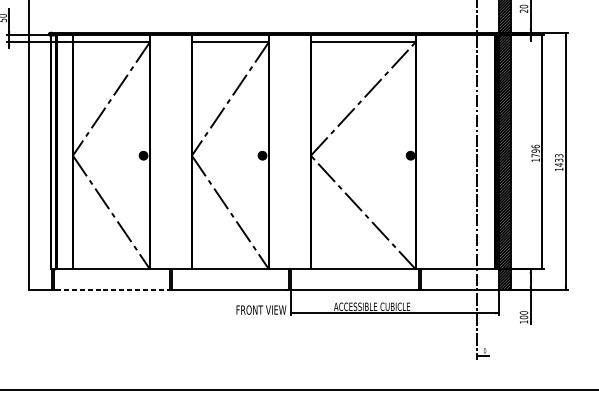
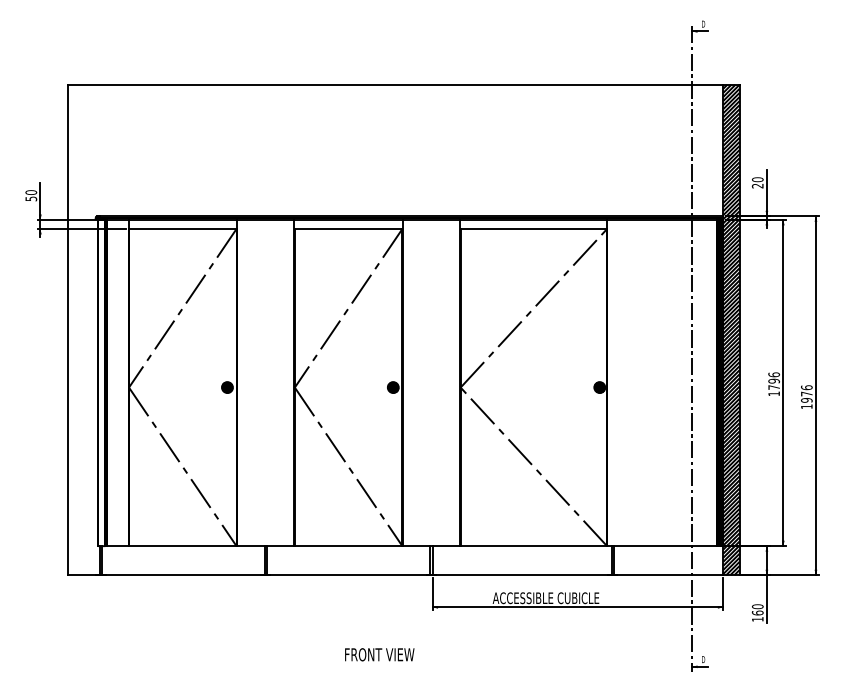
text: (558, 159) -> (806, 393), 1433 -> 1976
line: (112, 290) -> (183, 575), dashed -> solid
text: (261, 309) -> (379, 654), moved
text: (523, 317) -> (757, 612), 100 -> 160

